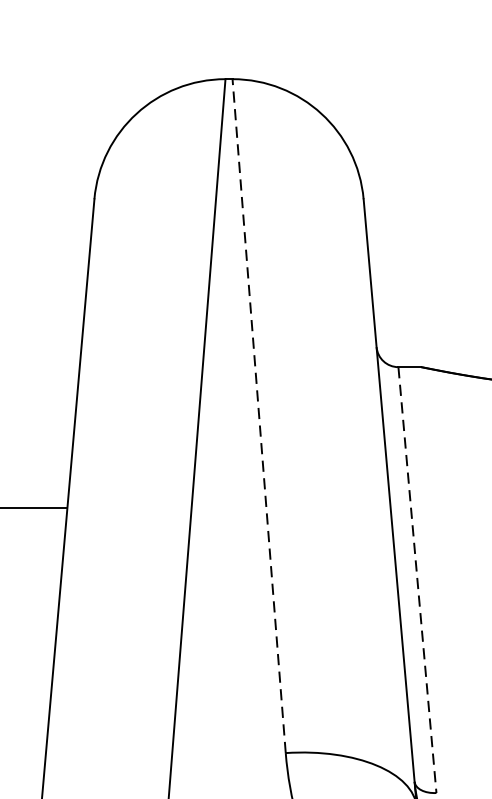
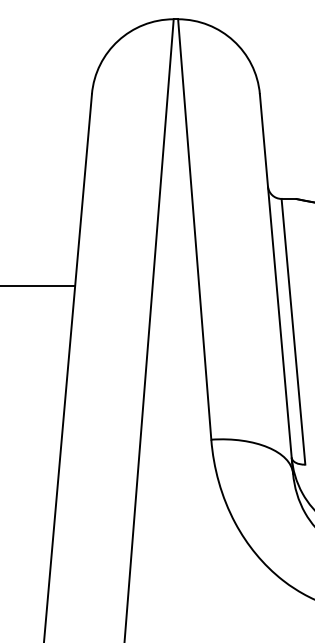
line: (258, 416) -> (194, 229), dashed -> solid
line: (417, 581) -> (293, 332), dashed -> solid

